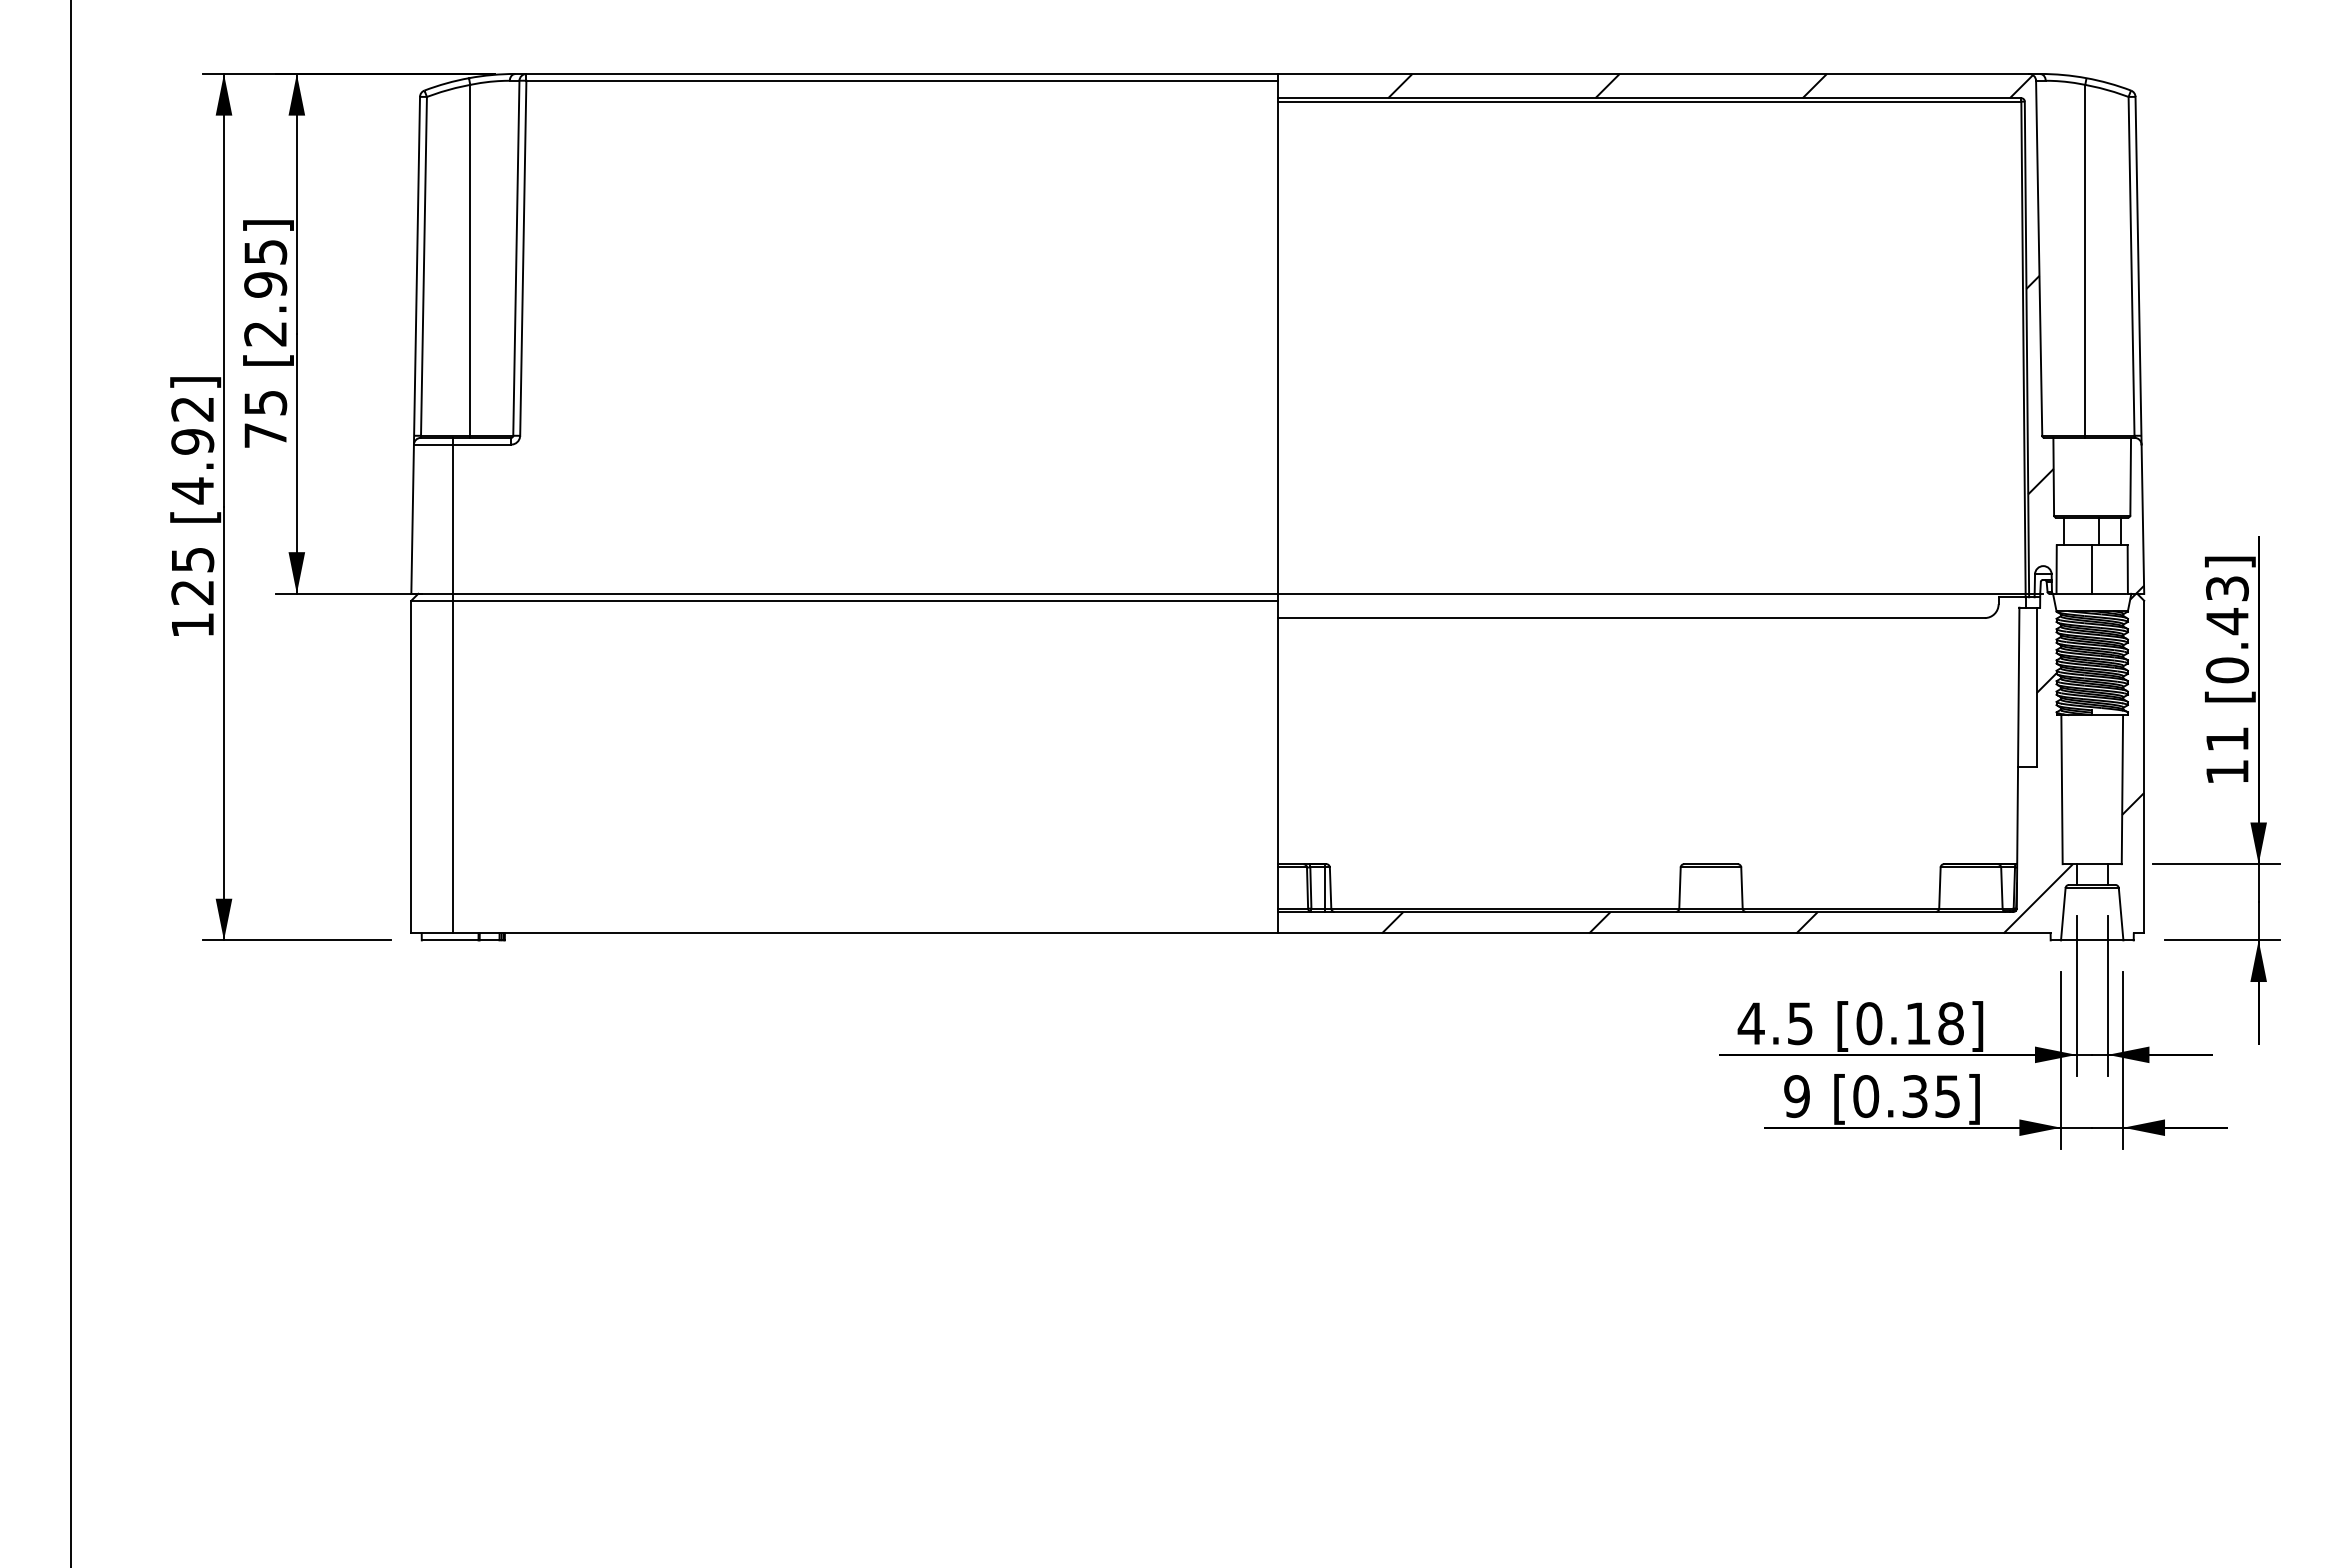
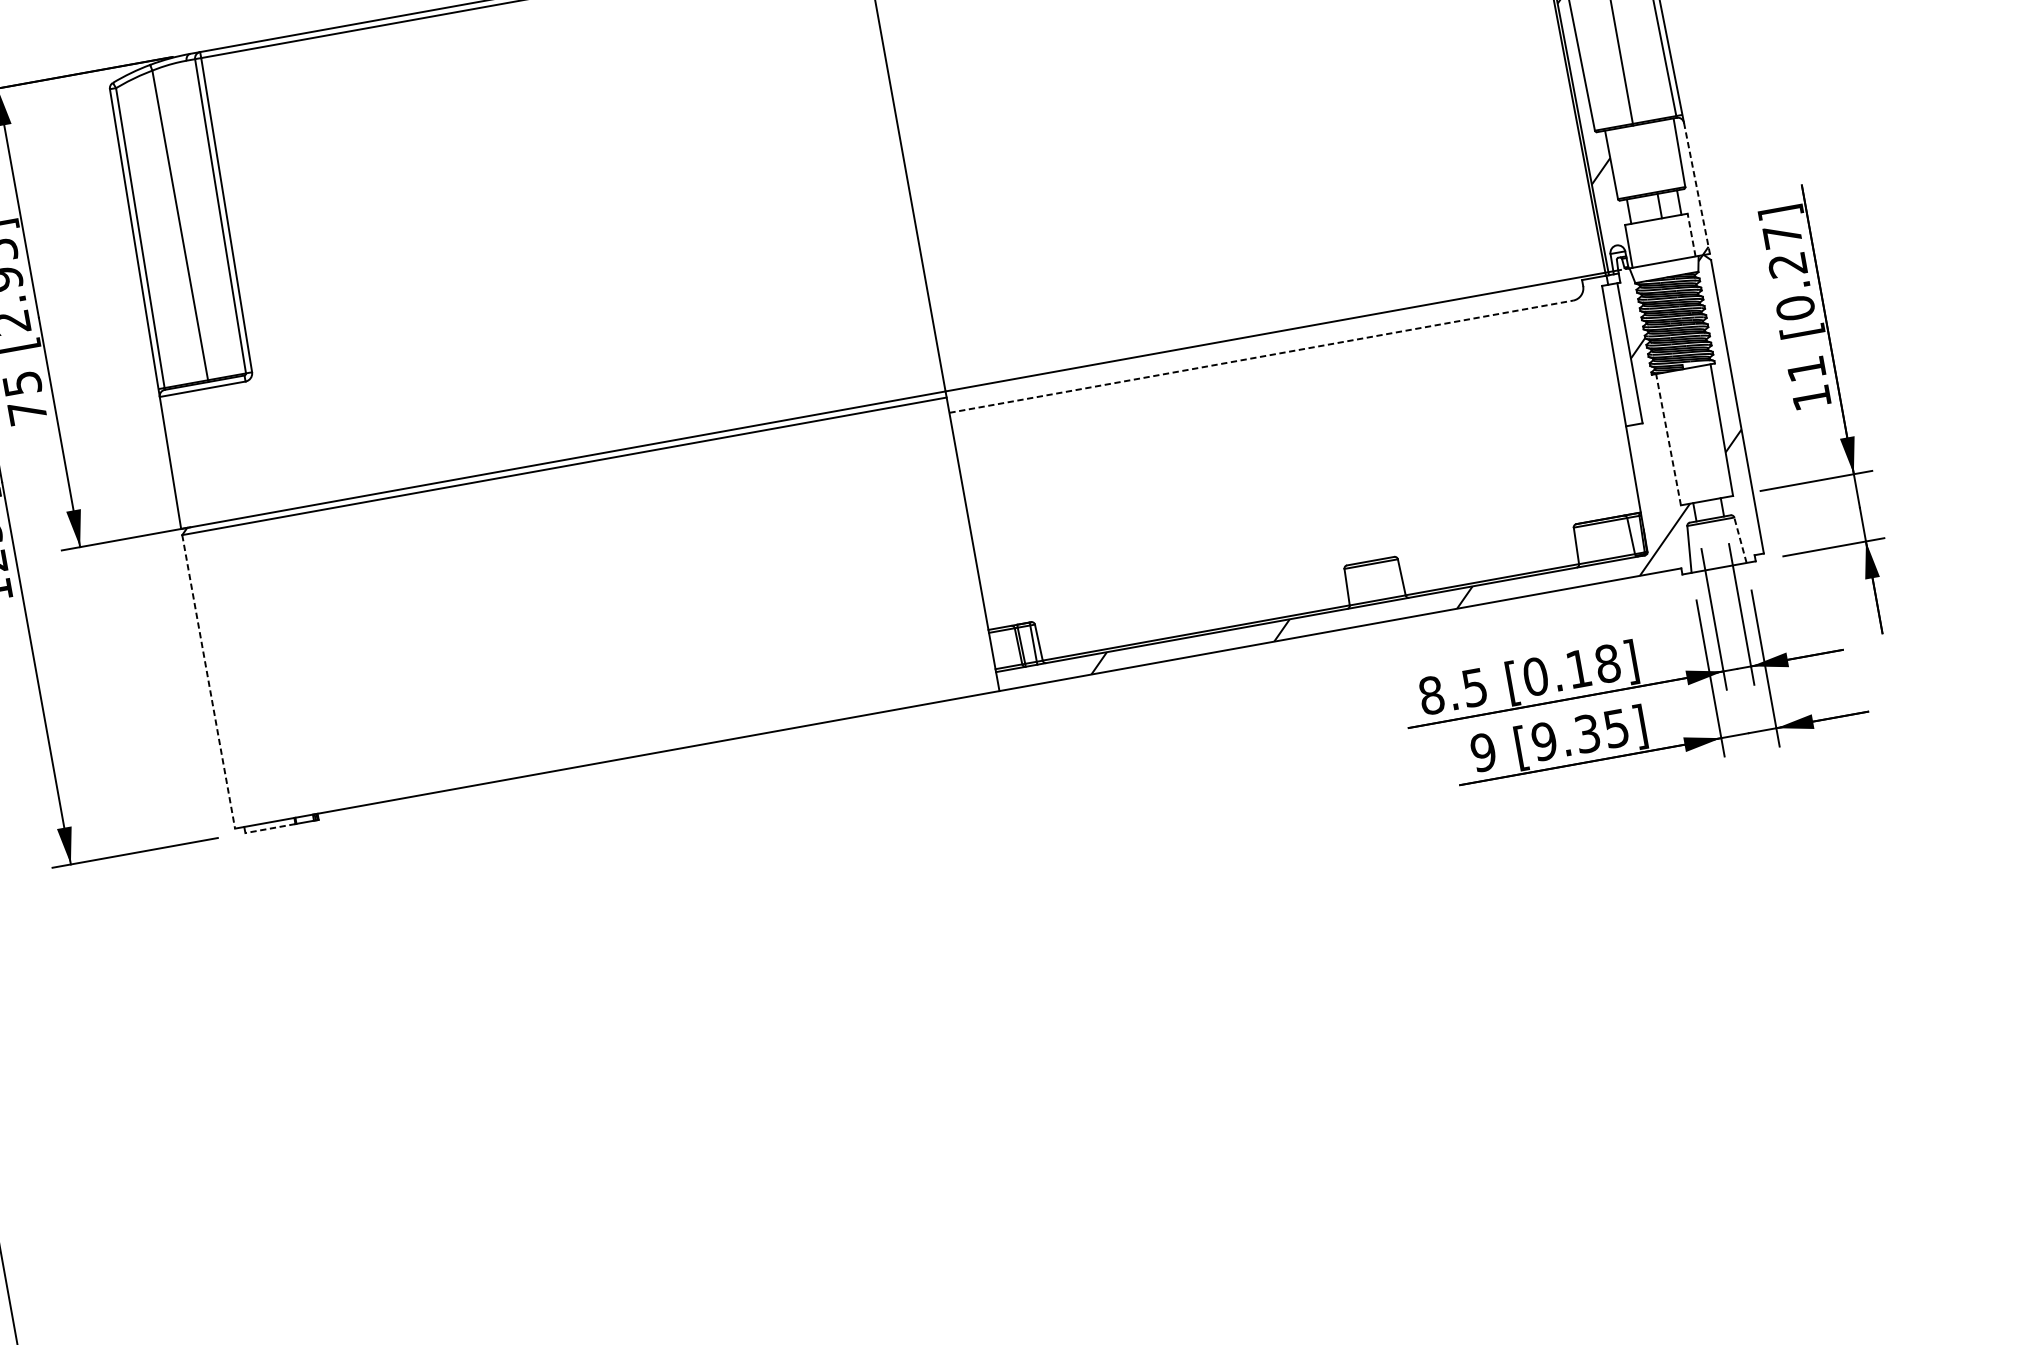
line: (2142, 519) -> (1696, 188), solid -> dashed
line: (2092, 569) -> (1660, 240), removed
line: (2127, 569) -> (1691, 235), solid -> dashed
text: (2227, 605) -> (1785, 250), [0.43] -> [0.27]
line: (1631, 618) -> (1261, 357), solid -> dashed
line: (452, 685) -> (232, 603), removed
line: (411, 767) -> (208, 682), solid -> dashed
line: (2062, 789) -> (1668, 439), solid -> dashed
line: (2121, 913) -> (1740, 539), solid -> dashed
line: (449, 940) -> (269, 828), solid -> dashed
text: (1750, 1023) -> (1430, 695), 4.5 -> 8.5
text: (1866, 1096) -> (1544, 741), [0.35] -> [9.35]

